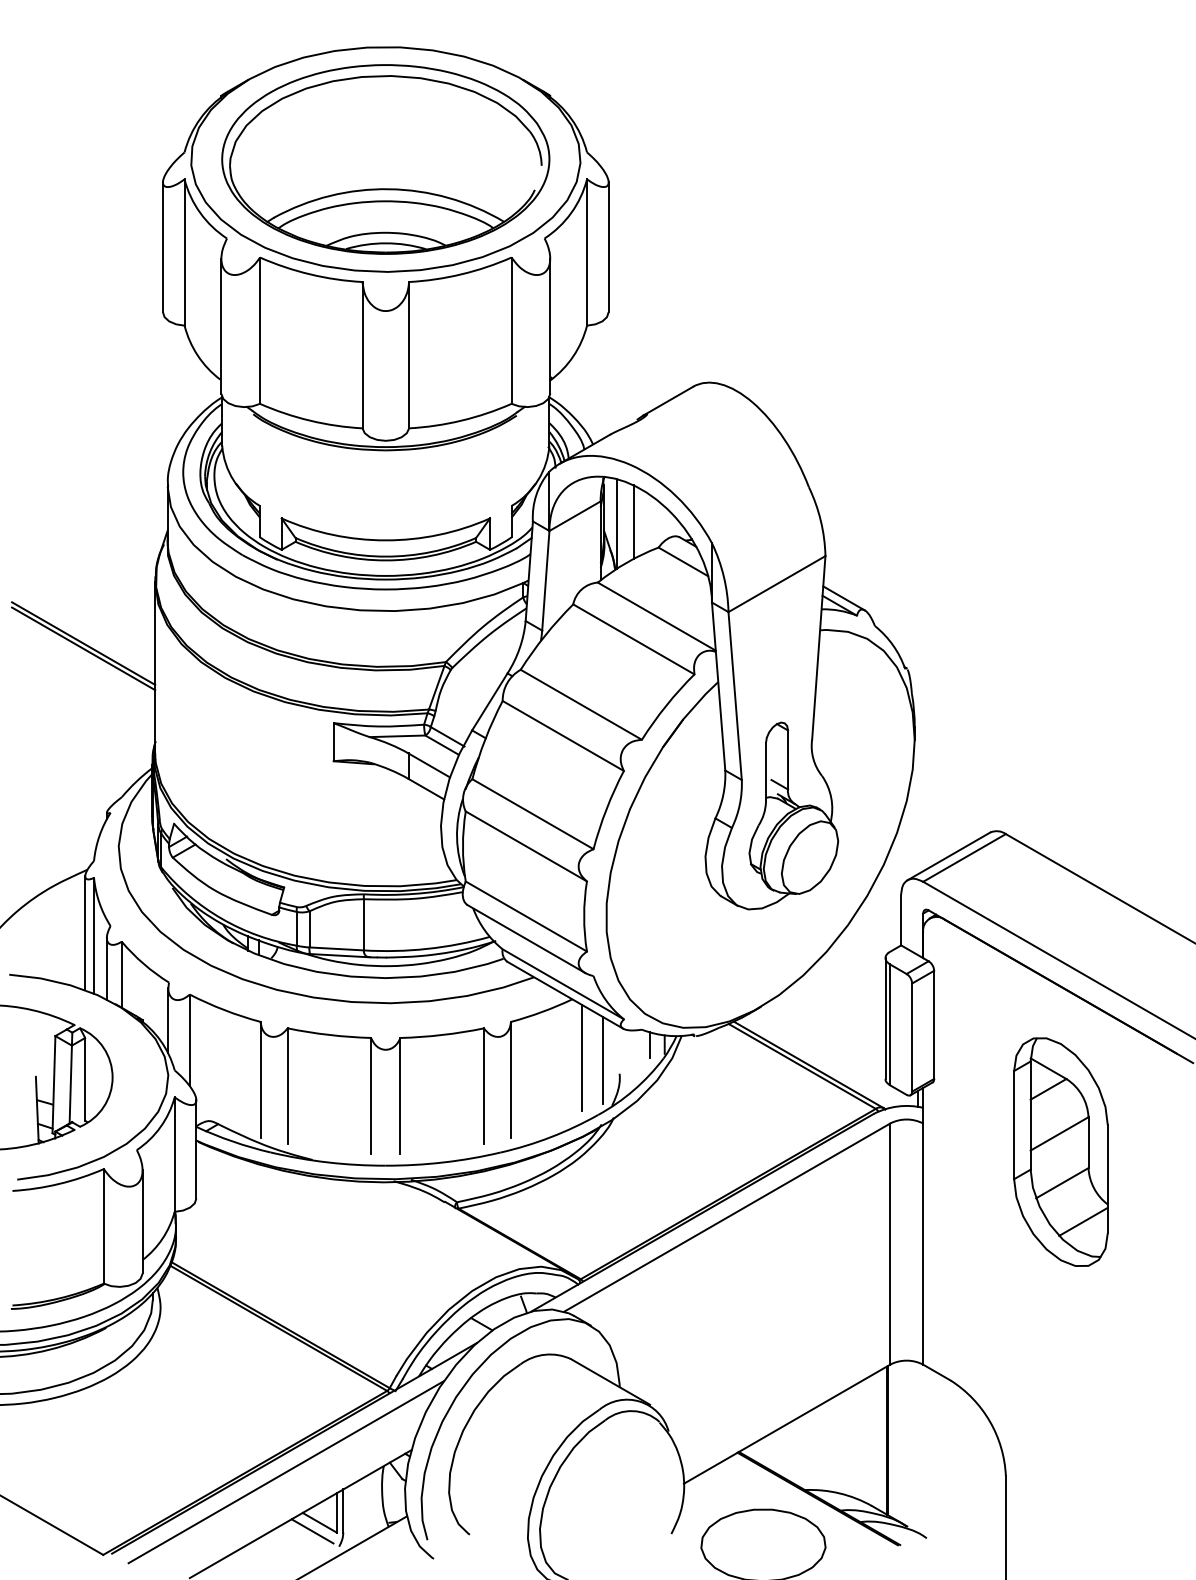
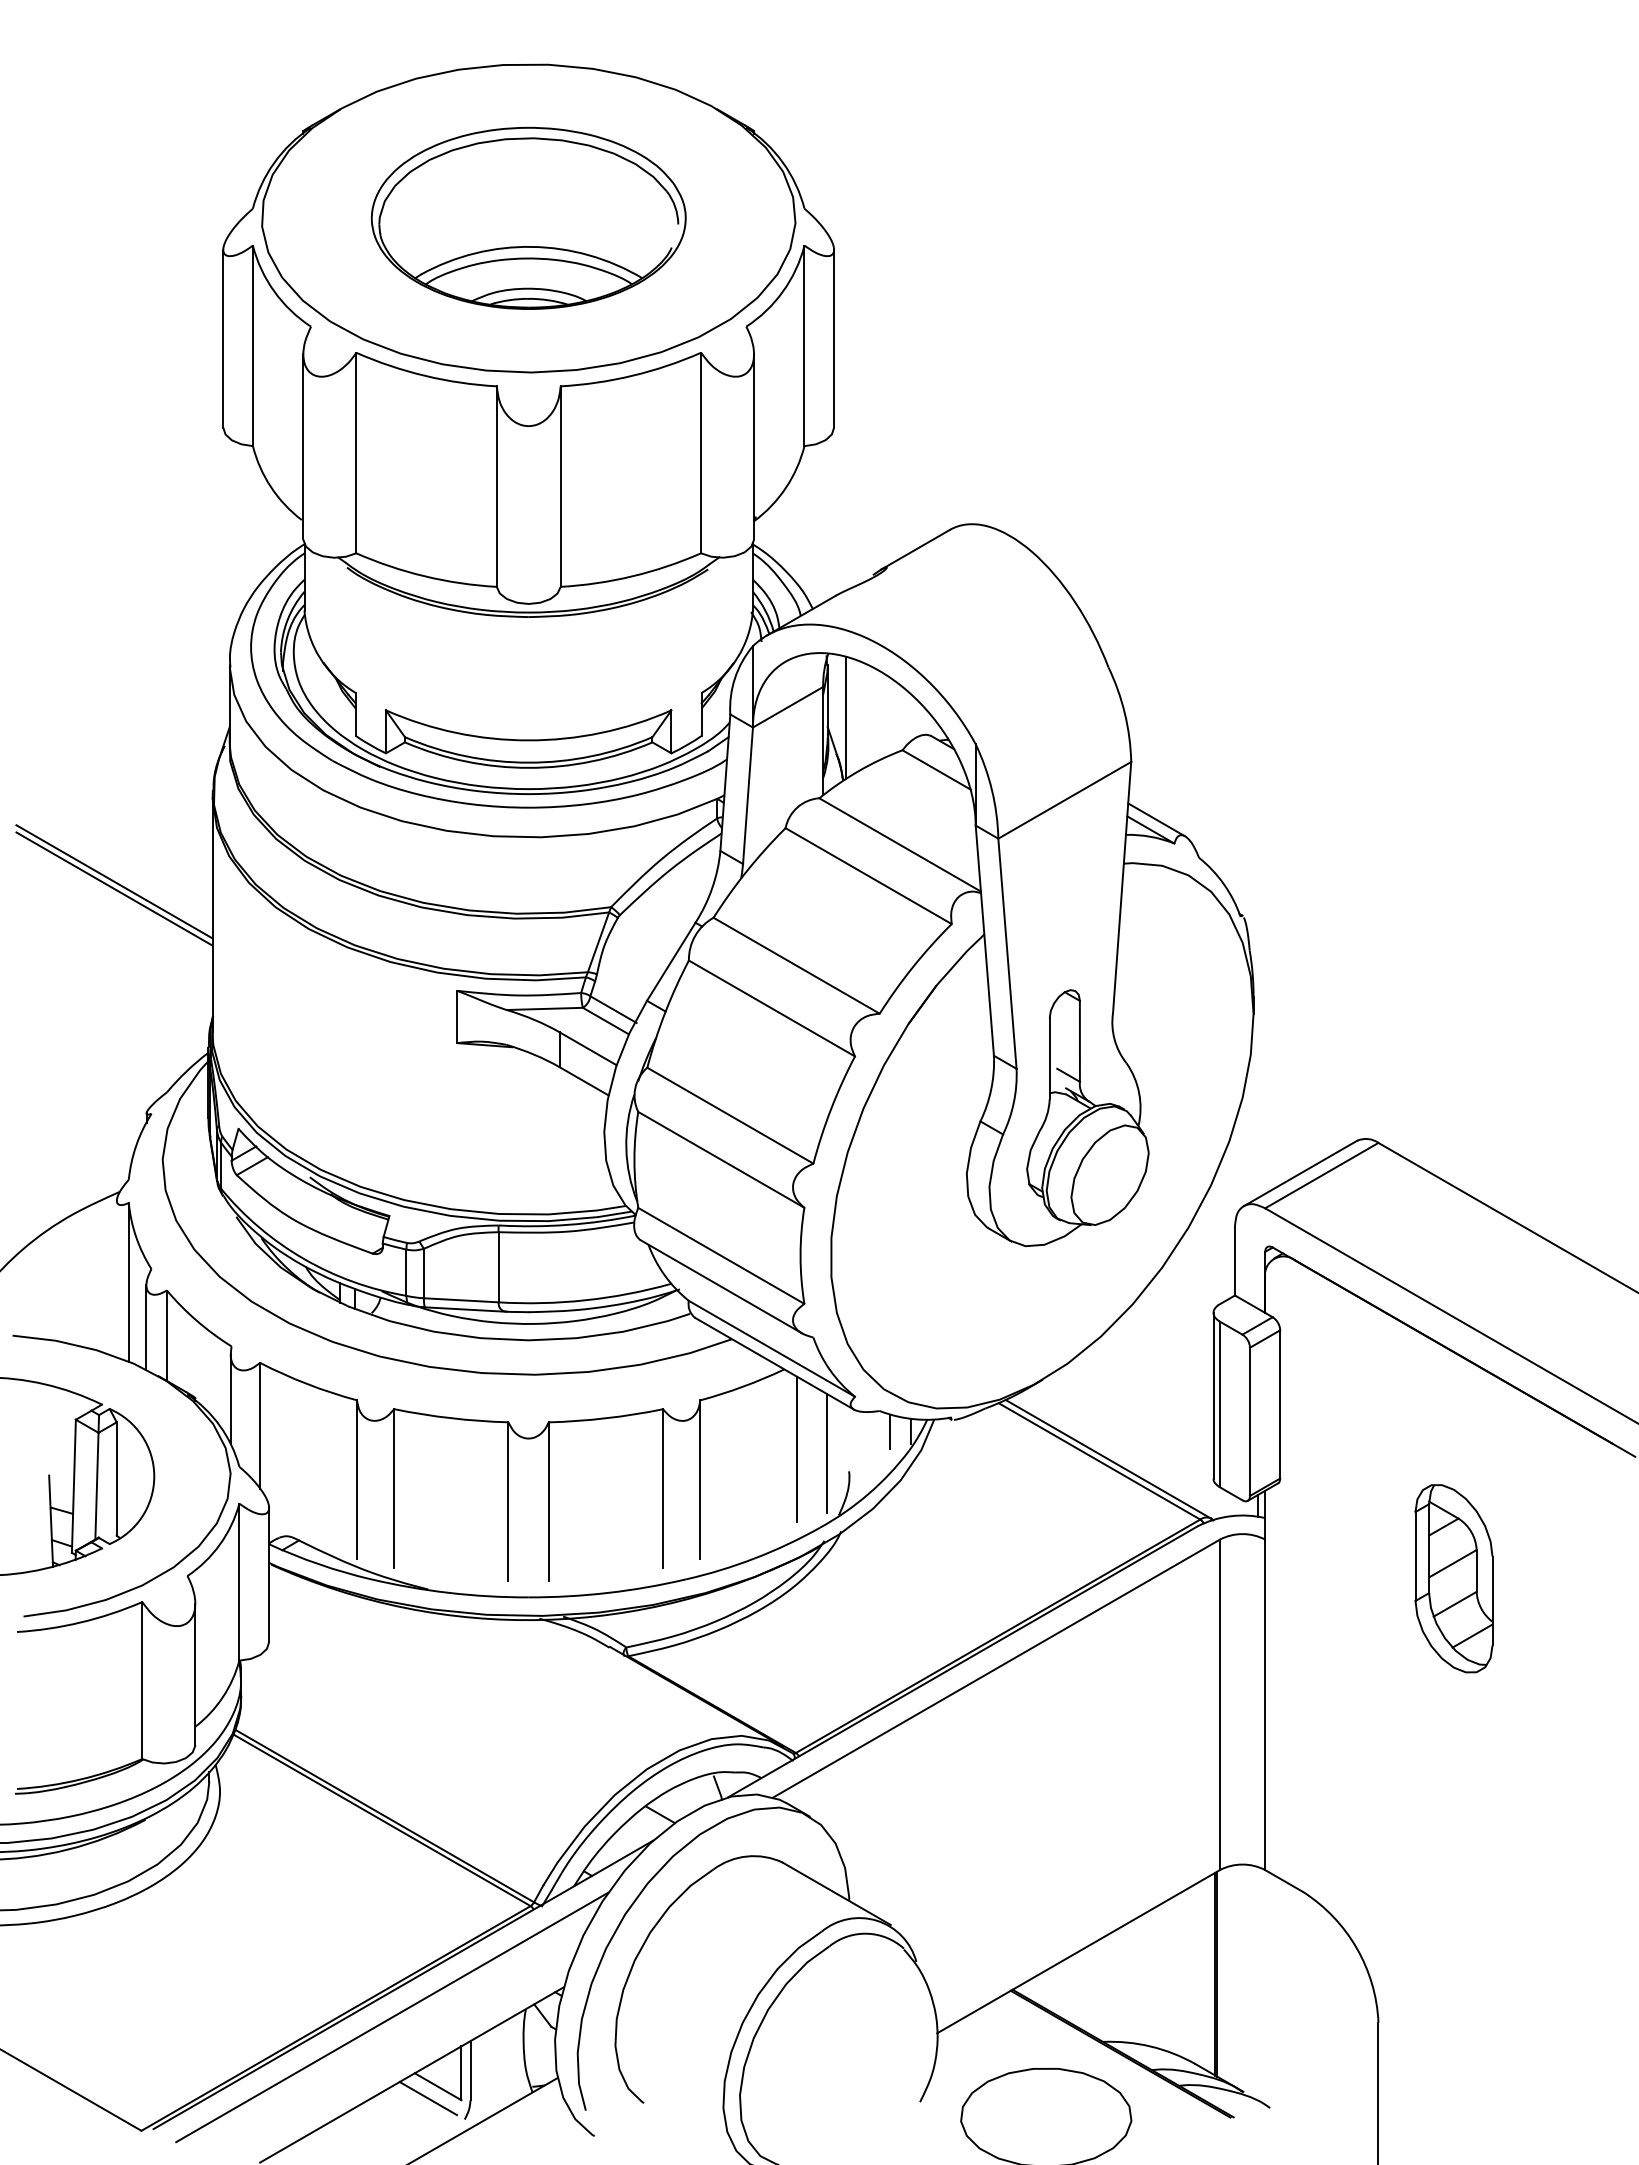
part: (385, 159) -> (528, 218), size x0.7
line: (633, 521) -> (868, 714), removed
line: (85, 933) -> (117, 1279), removed
part: (1060, 1151) -> (1453, 1577), size x0.6

